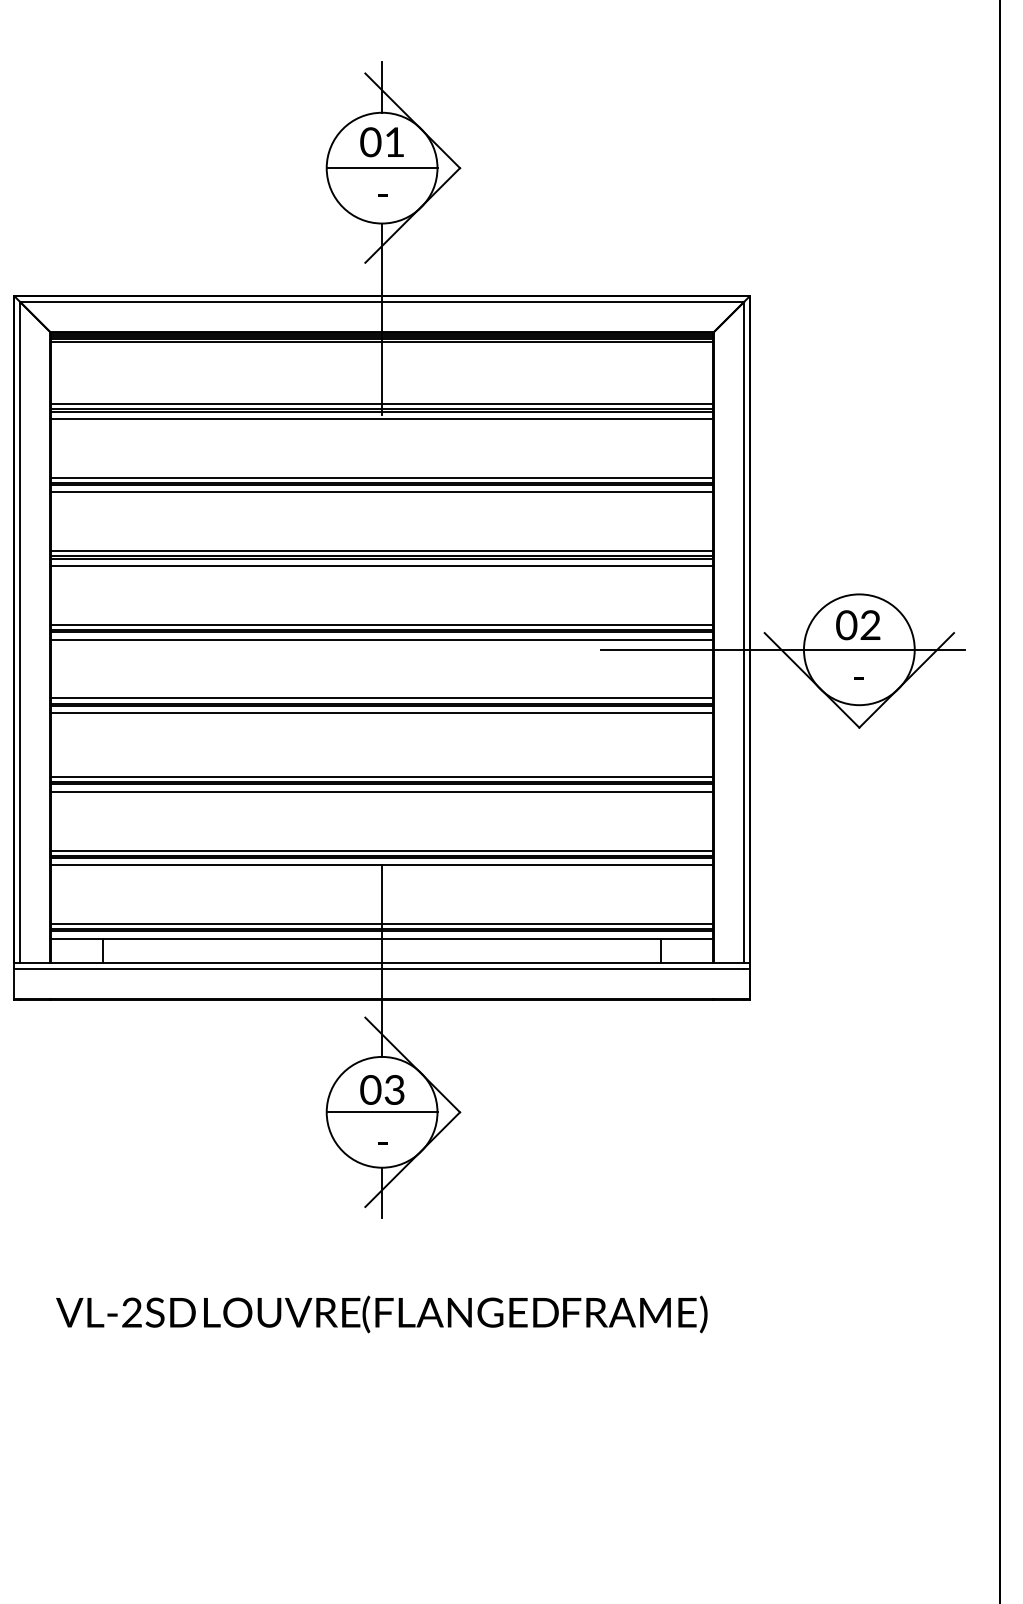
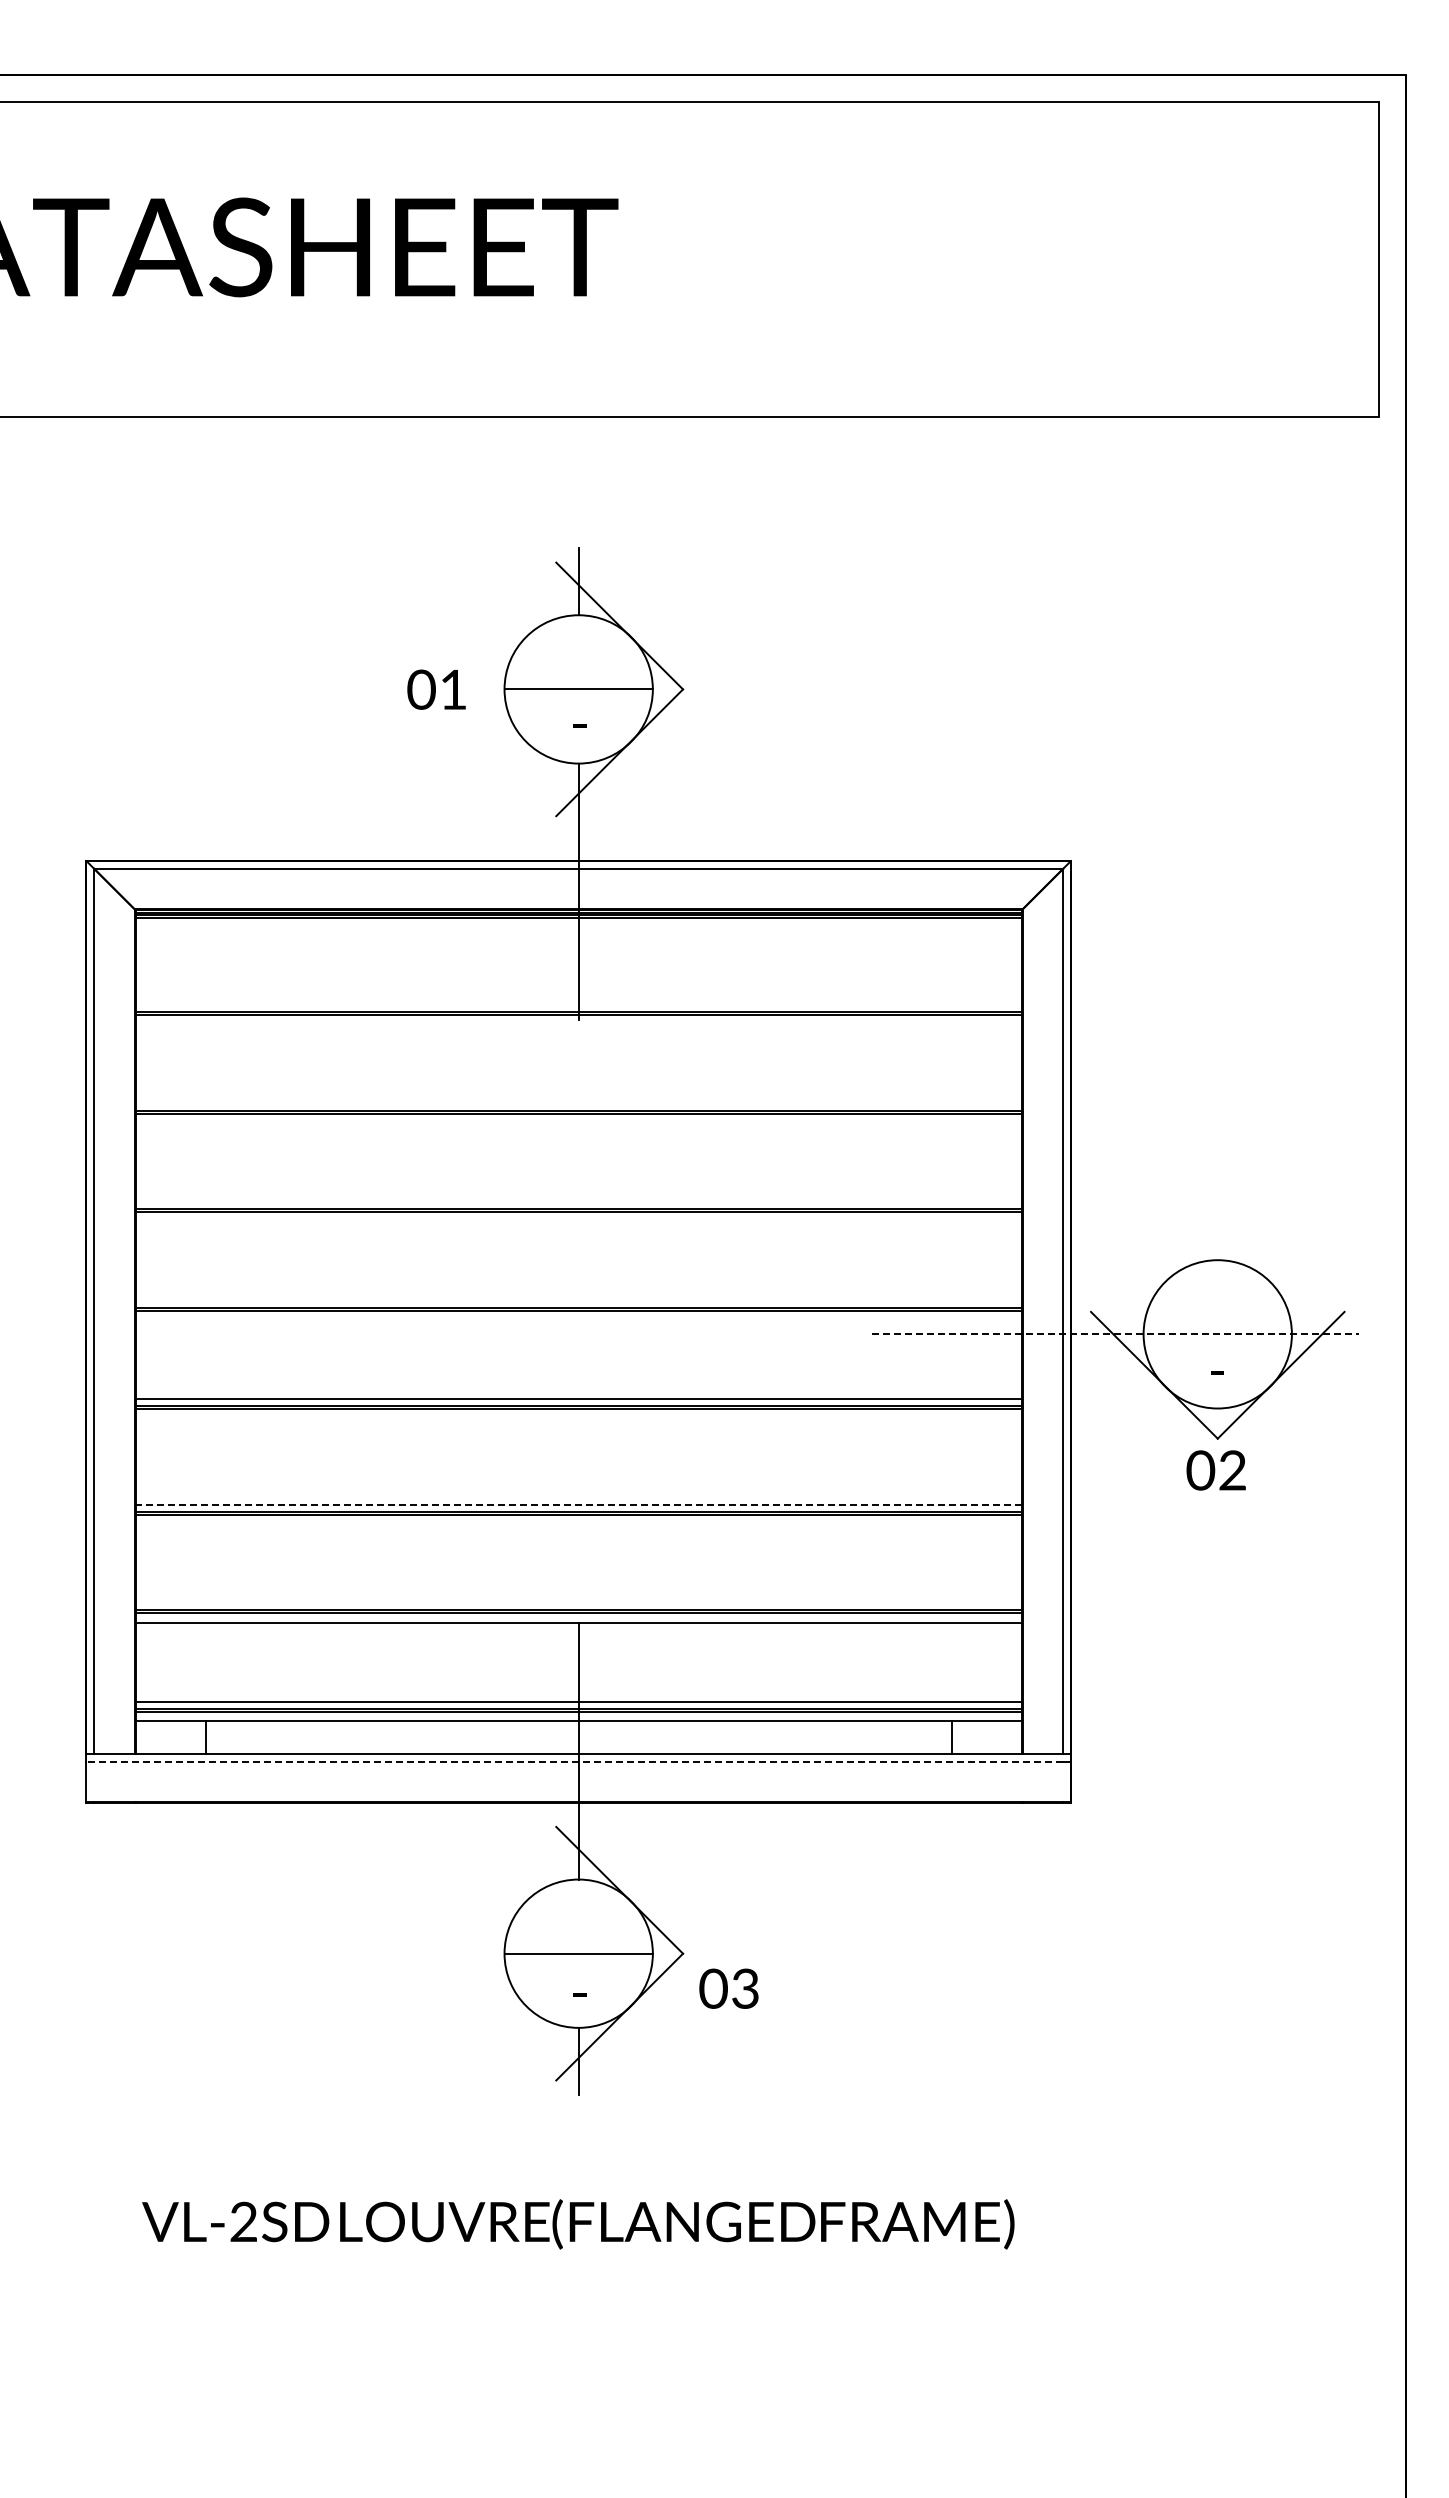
text: (381, 142) -> (436, 689), moved
line: (381, 341) -> (578, 921), removed
line: (381, 404) -> (578, 1005), removed
line: (381, 419) -> (578, 1025), removed
line: (381, 477) -> (578, 1103), removed
line: (381, 492) -> (578, 1123), removed
line: (381, 551) -> (578, 1202), removed
line: (381, 566) -> (578, 1222), removed
line: (381, 624) -> (578, 1300), removed
text: (857, 625) -> (1215, 1470), moved
line: (381, 639) -> (578, 1320), removed
line: (782, 649) -> (1115, 1334), solid -> dashed
line: (381, 713) -> (578, 1419), removed
line: (381, 776) -> (578, 1504), solid -> dashed
line: (381, 791) -> (578, 1524), removed
line: (381, 850) -> (578, 1603), removed
line: (378, 969) -> (574, 1762), solid -> dashed
text: (381, 1089) -> (728, 1988), moved

